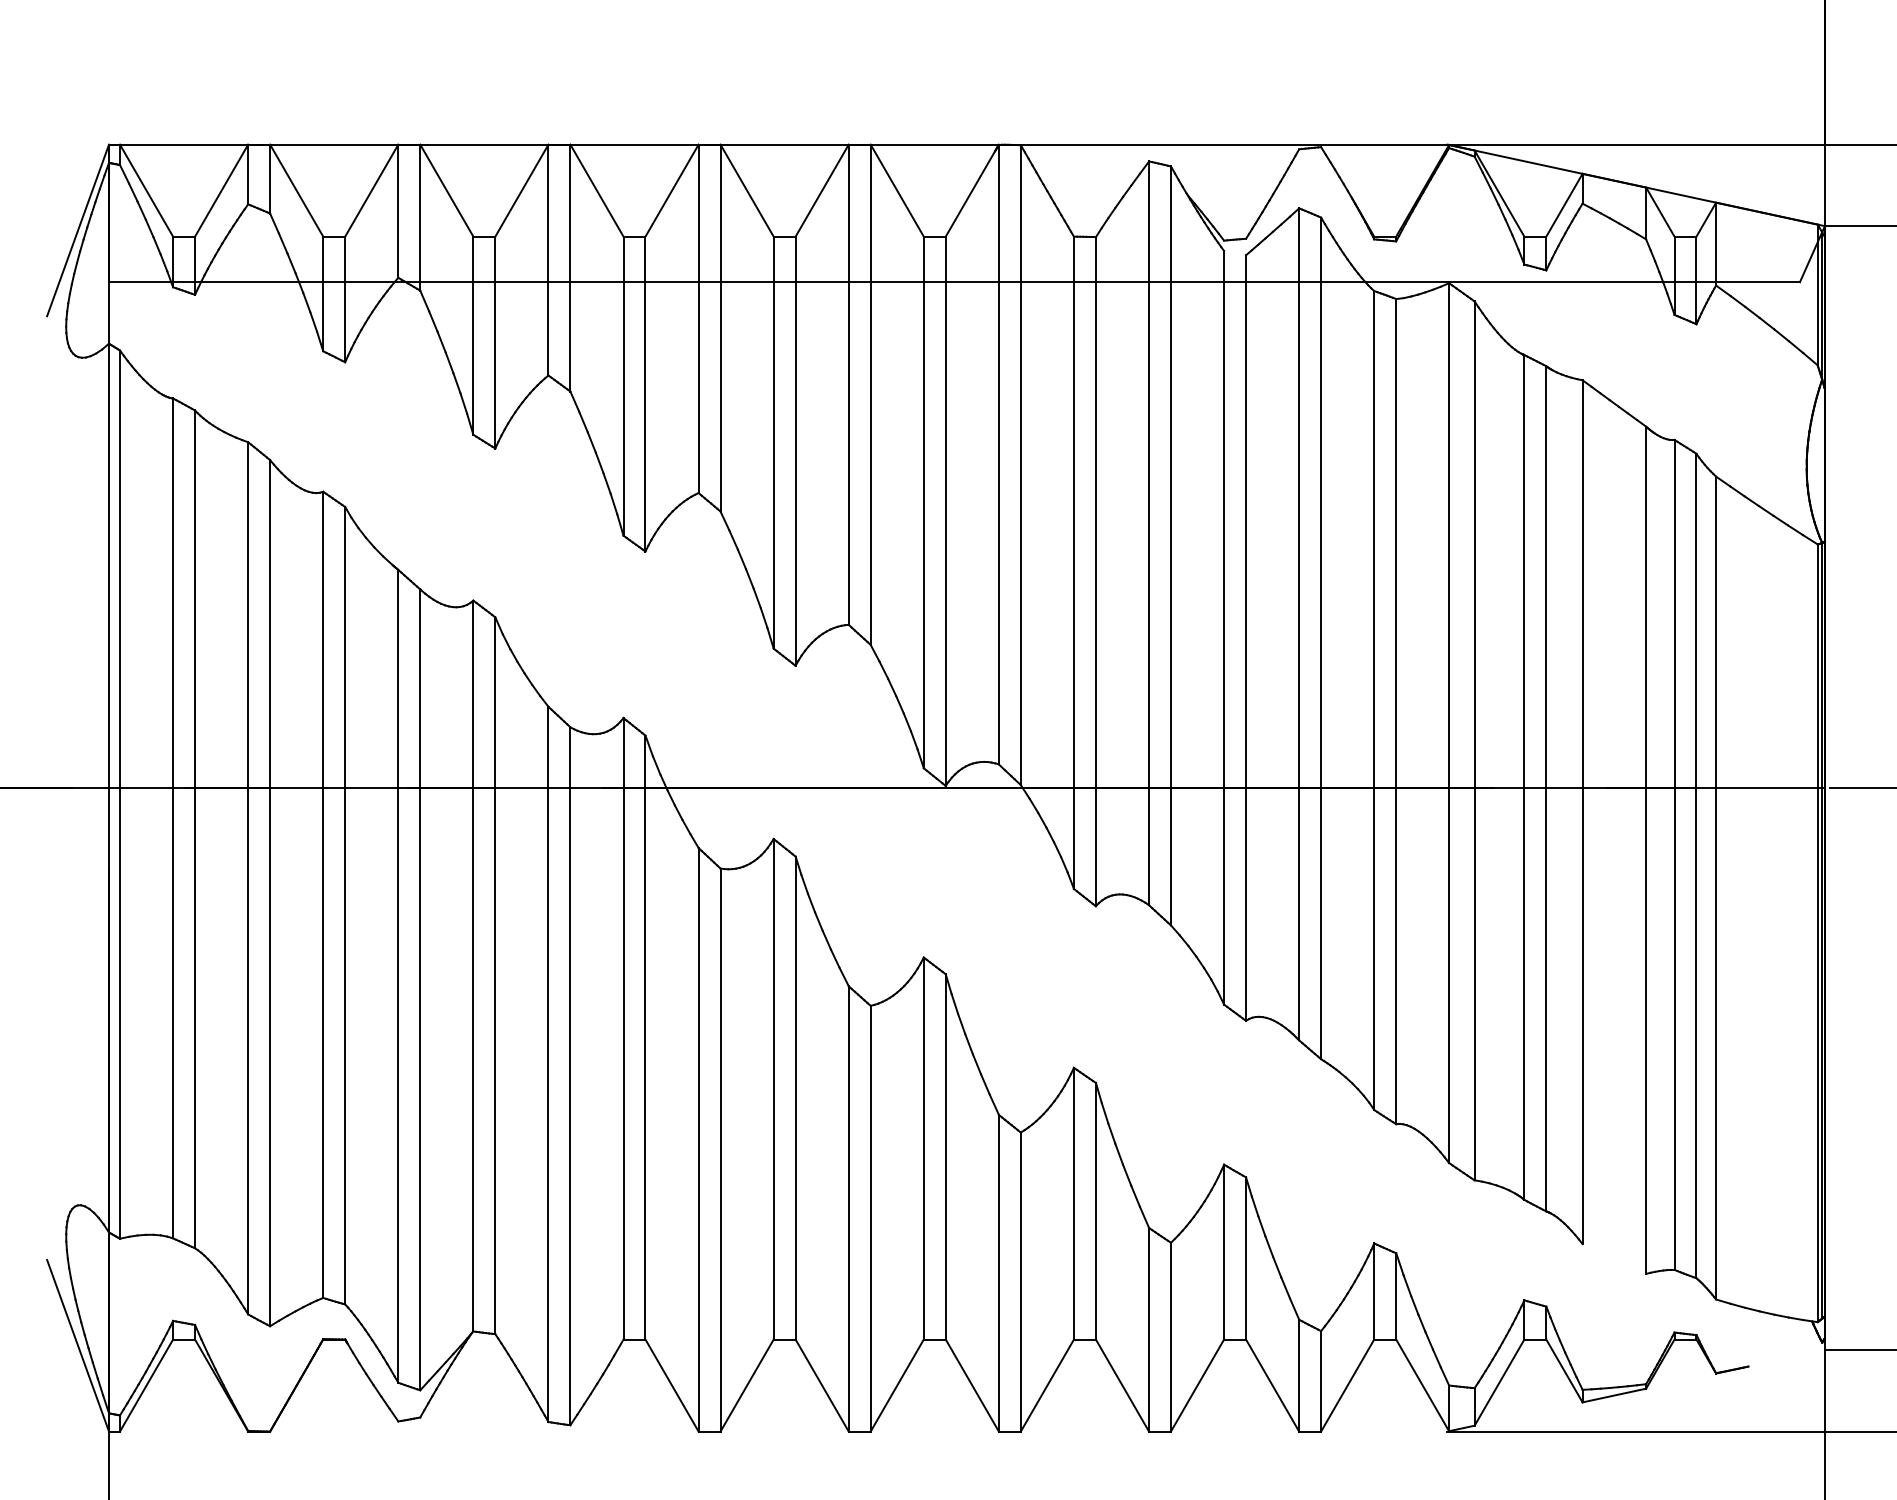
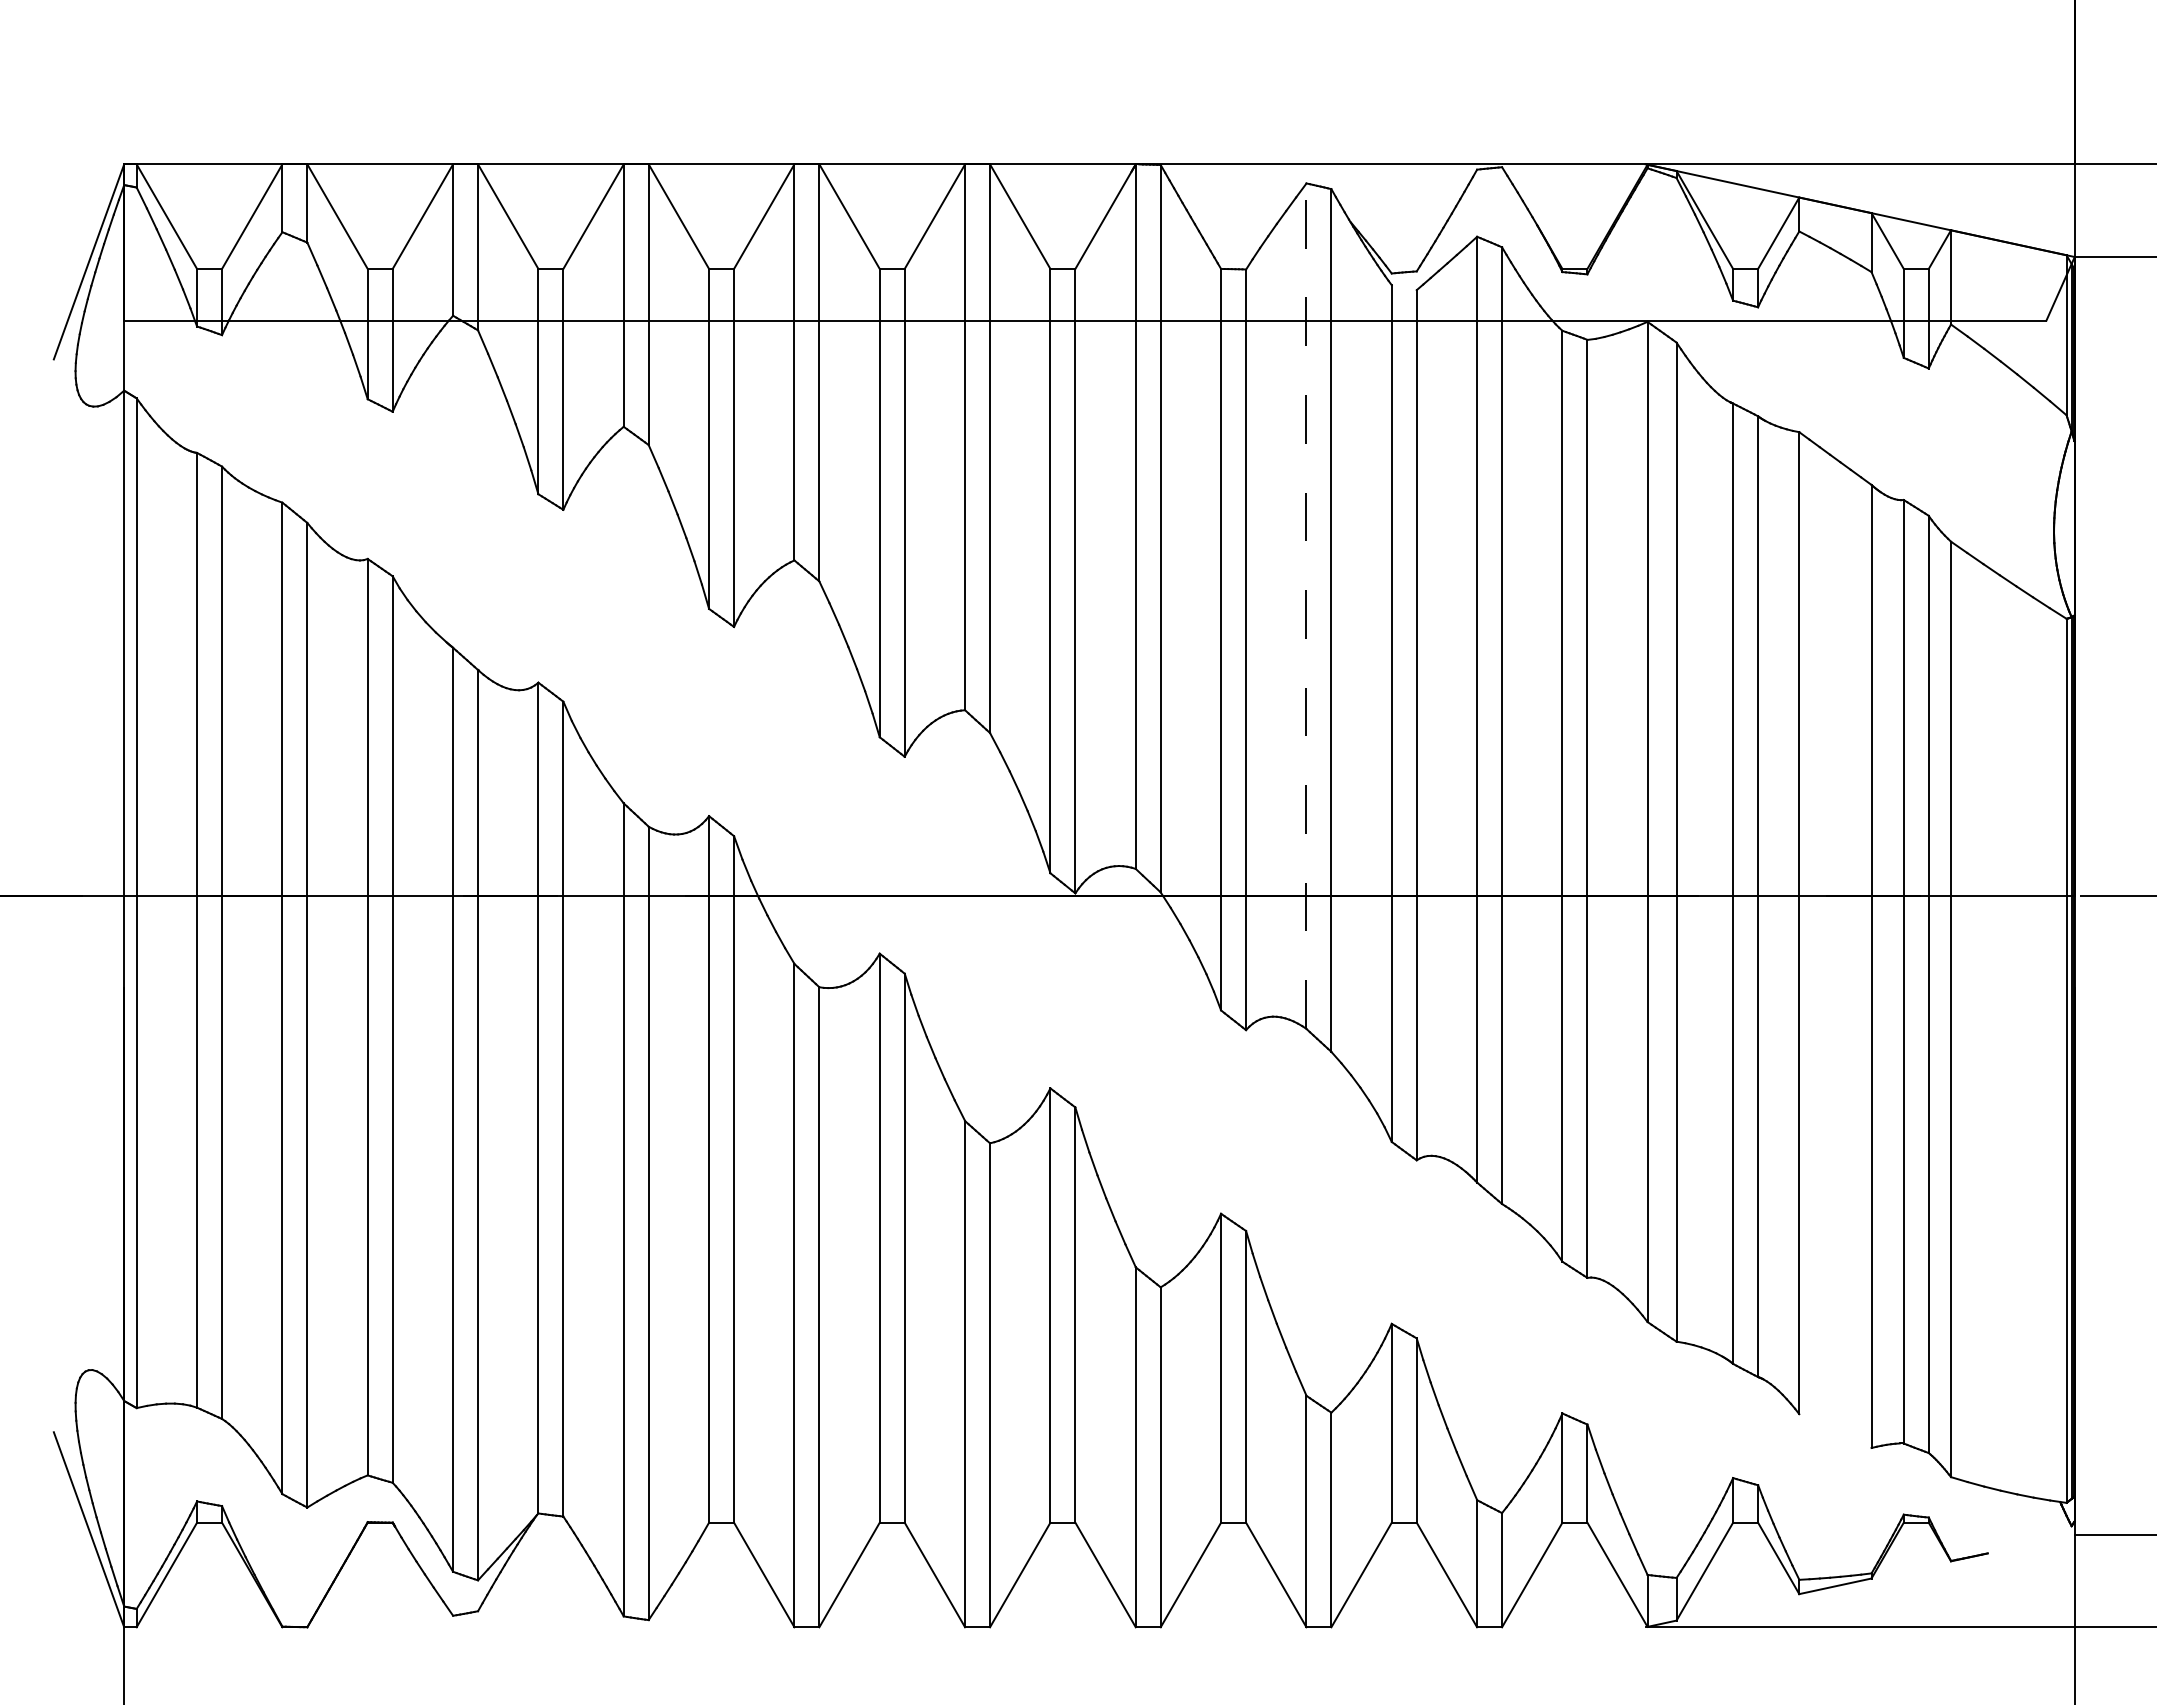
line: (1149, 533) -> (1306, 606), solid -> dashed

